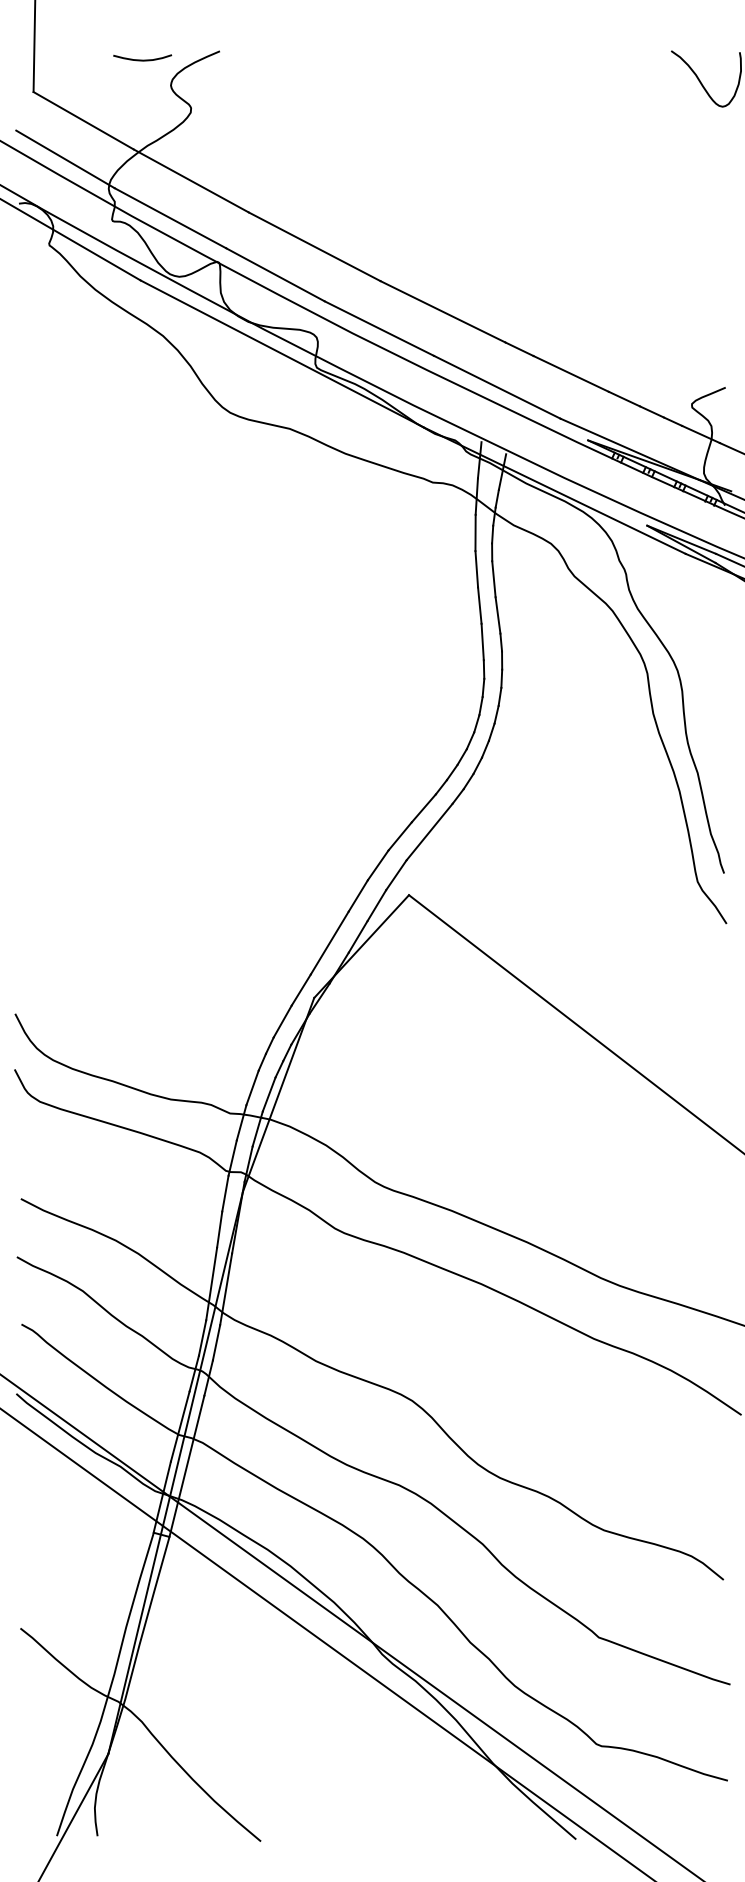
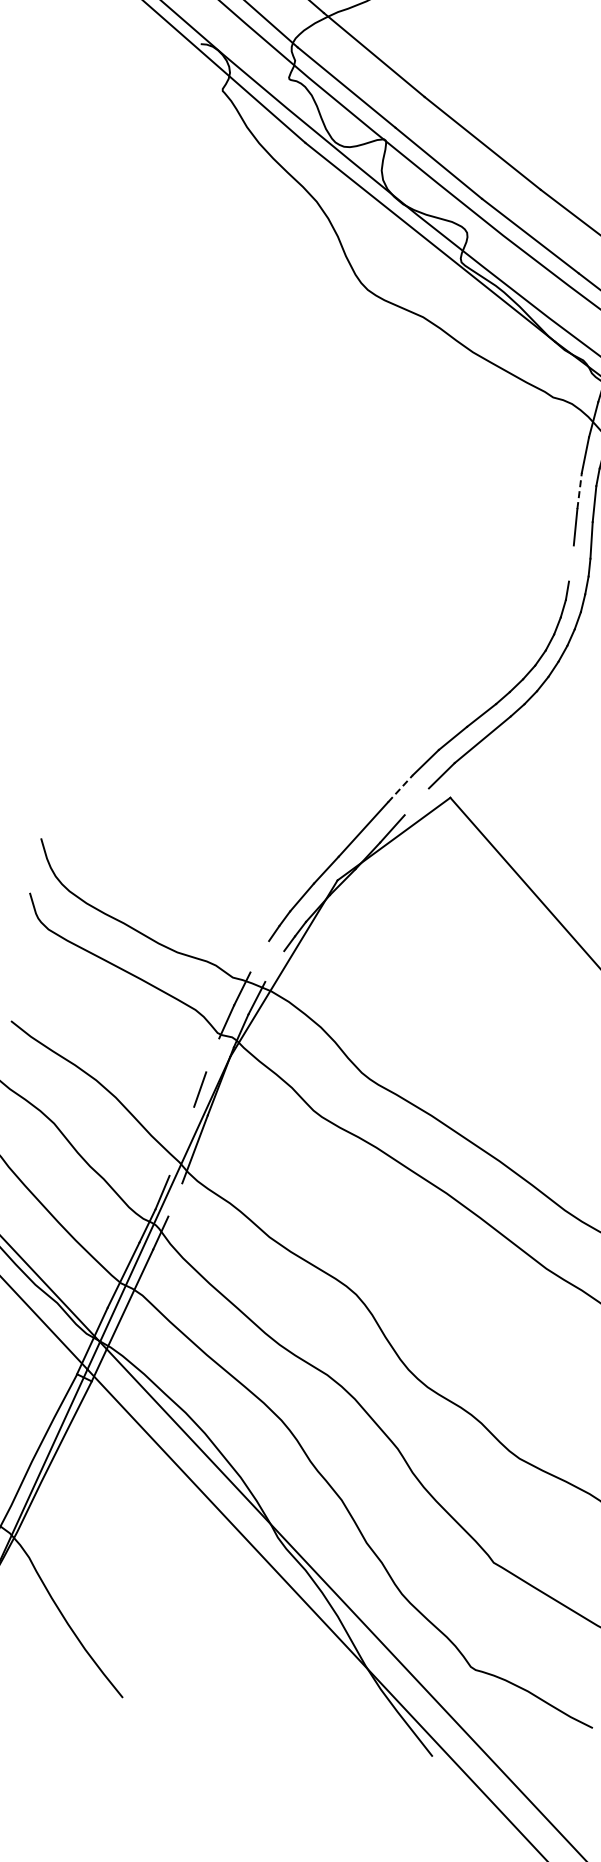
line: (476, 568) -> (579, 490), solid -> dashed
line: (482, 641) -> (571, 562), removed
line: (358, 895) -> (400, 788), solid -> dashed
line: (376, 905) -> (416, 801), removed
line: (252, 1087) -> (259, 956), removed
line: (268, 1094) -> (274, 966), removed
line: (225, 1193) -> (212, 1055), removed
line: (211, 1283) -> (181, 1140), removed
line: (216, 1342) -> (175, 1199), removed

